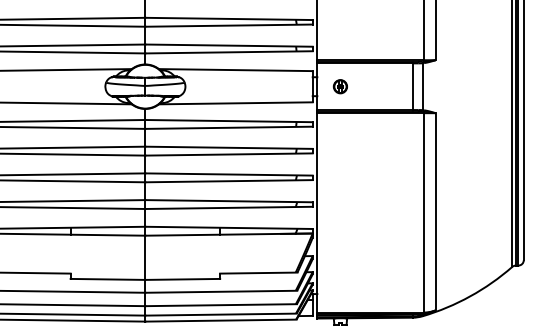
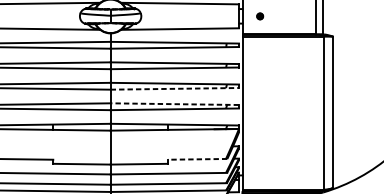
part: (339, 86) -> (259, 16), size x0.6
line: (229, 181) -> (175, 89), solid -> dashed
line: (229, 201) -> (175, 104), solid -> dashed
line: (258, 273) -> (197, 159), solid -> dashed

